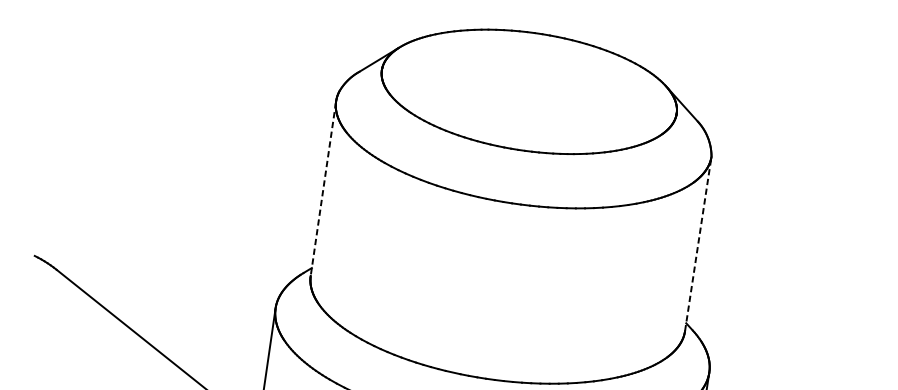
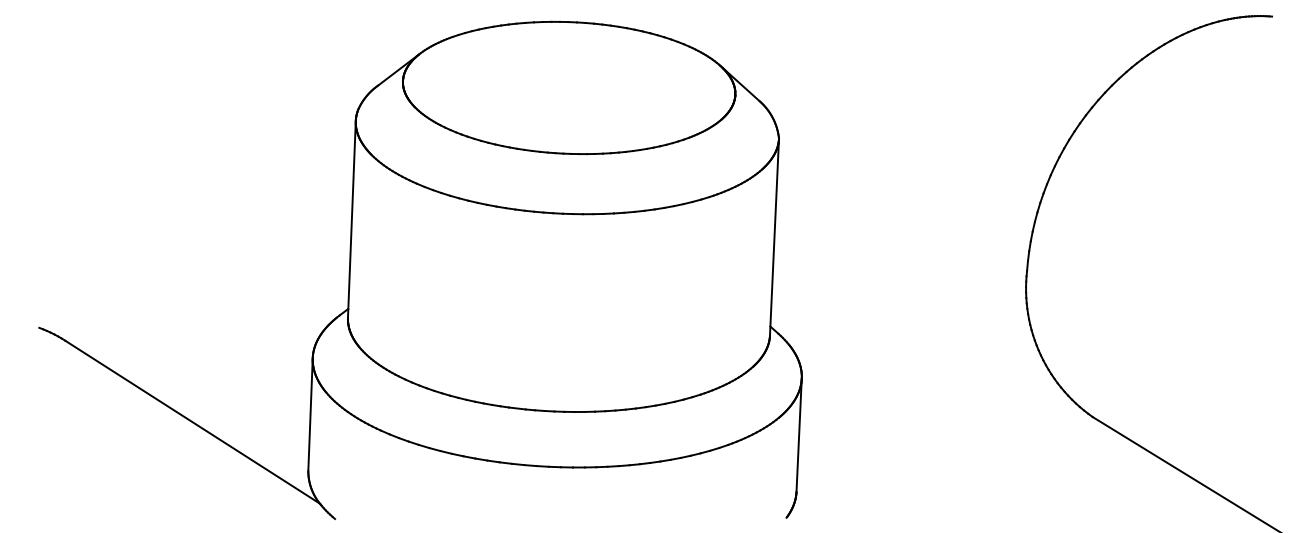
line: (322, 189) -> (351, 220), dashed -> solid
line: (698, 244) -> (774, 237), dashed -> solid

